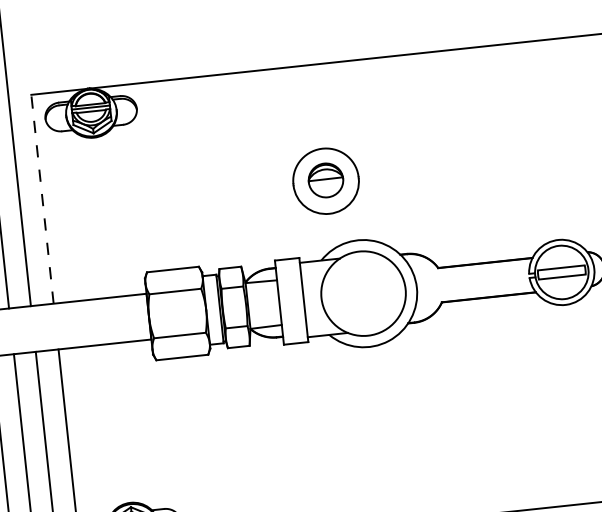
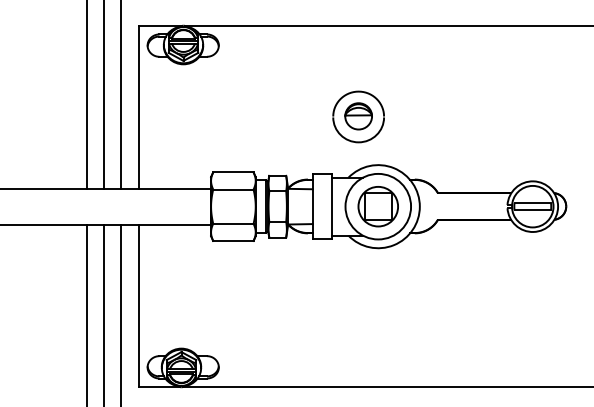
line: (42, 199) -> (138, 107), dashed -> solid
part: (362, 293) -> (377, 206), added

